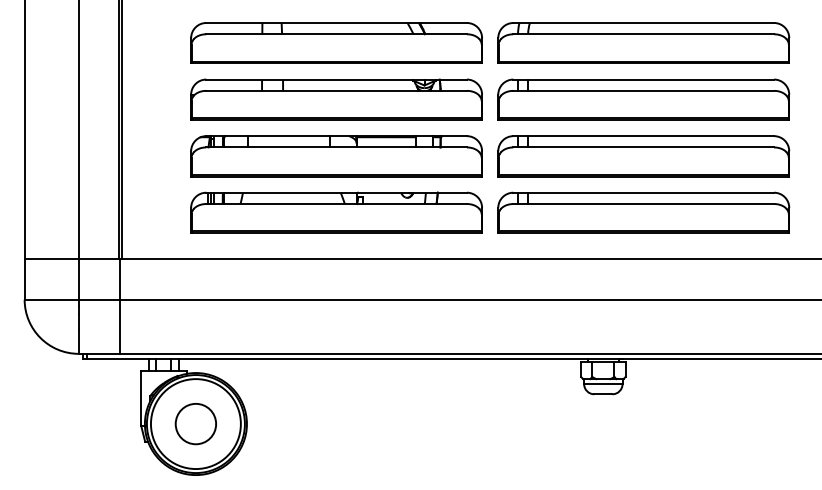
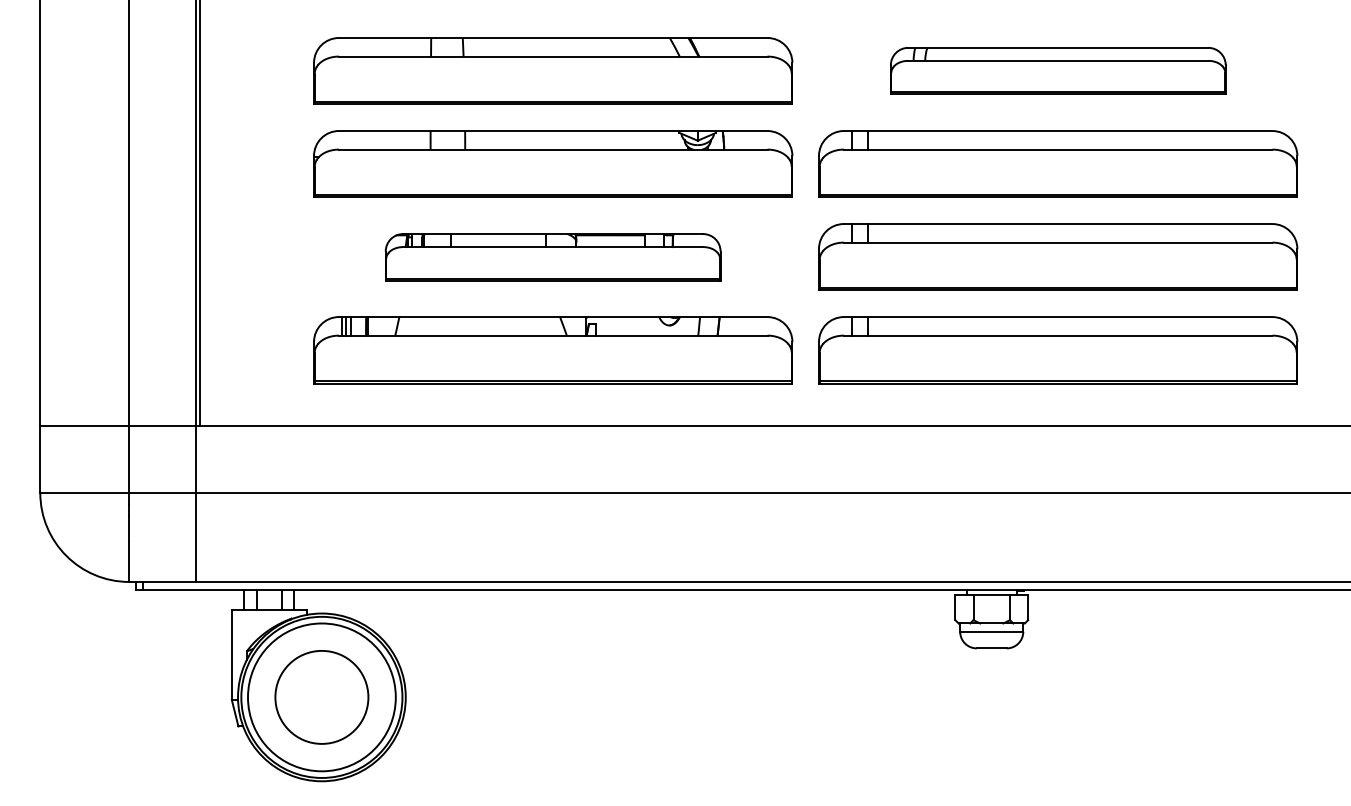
part: (643, 42) -> (1057, 70), size x0.7
part: (336, 156) -> (553, 257), size x0.7
circle: (195, 423) -> (321, 696), size x1.4

